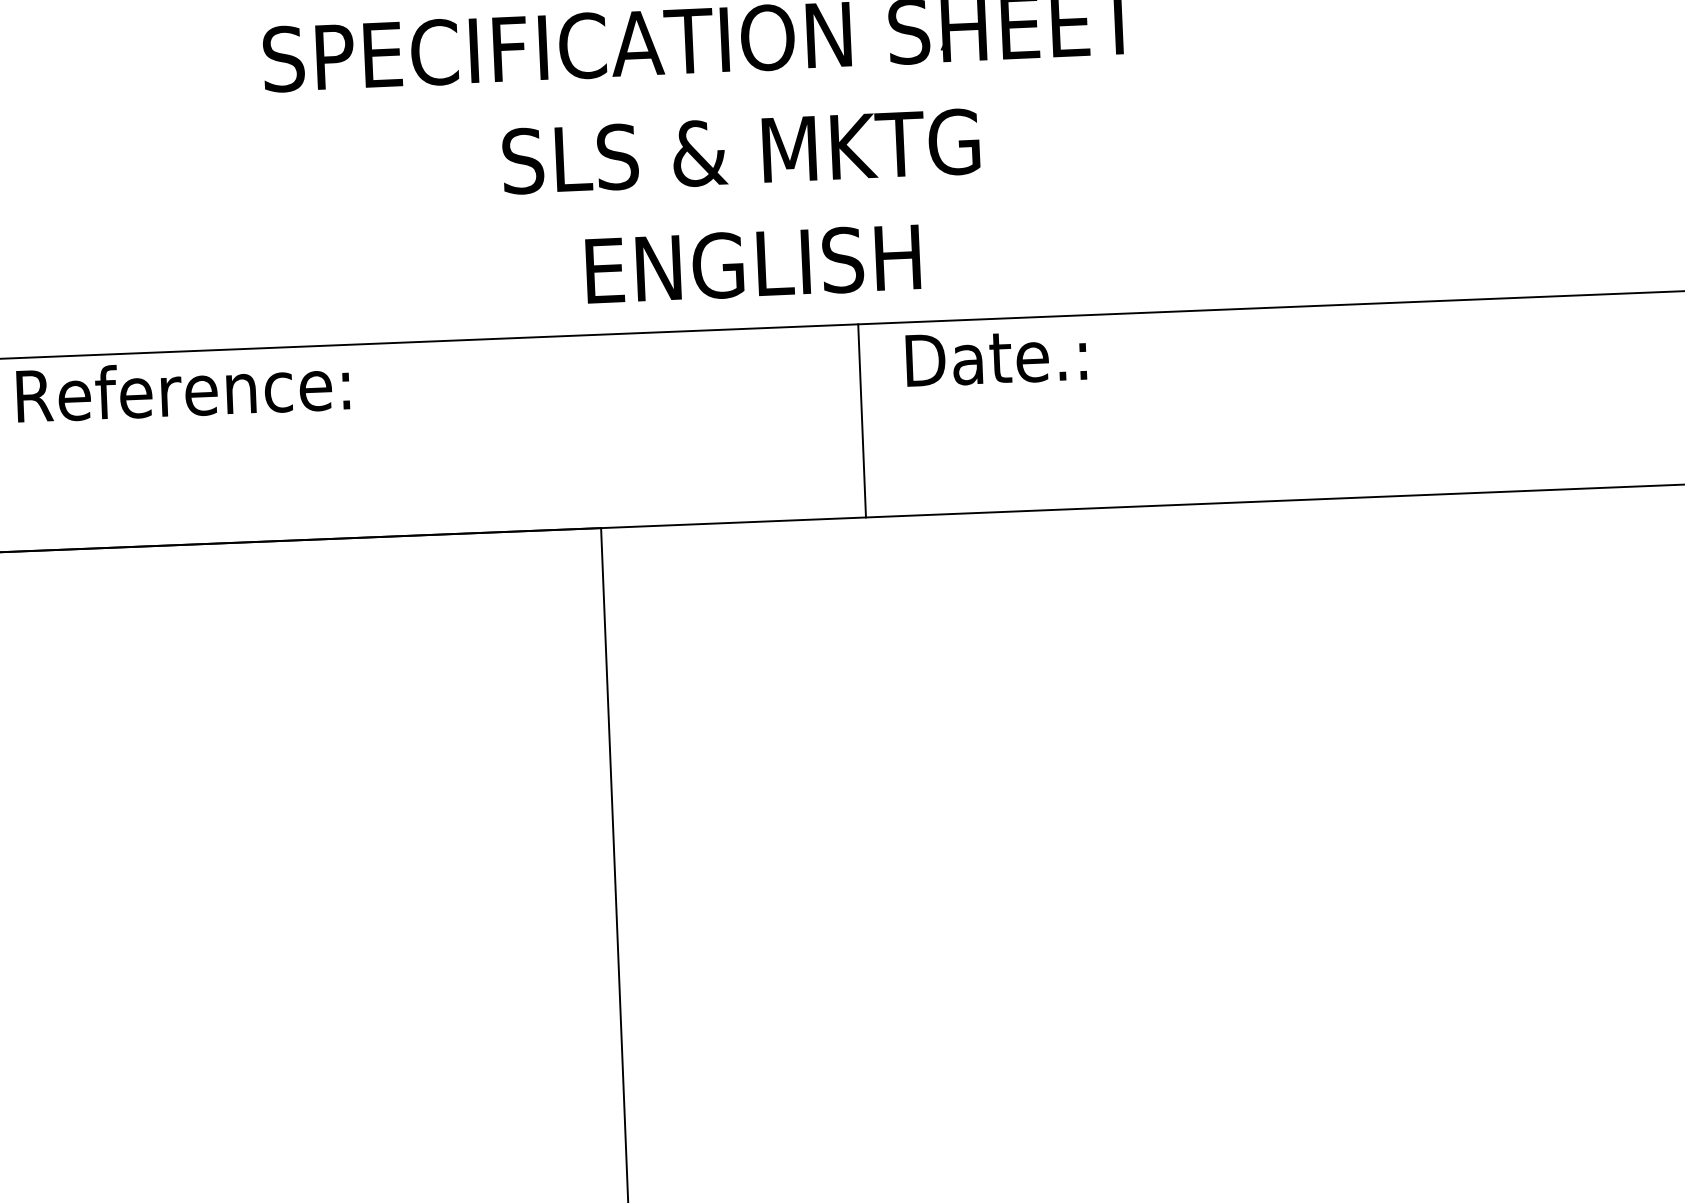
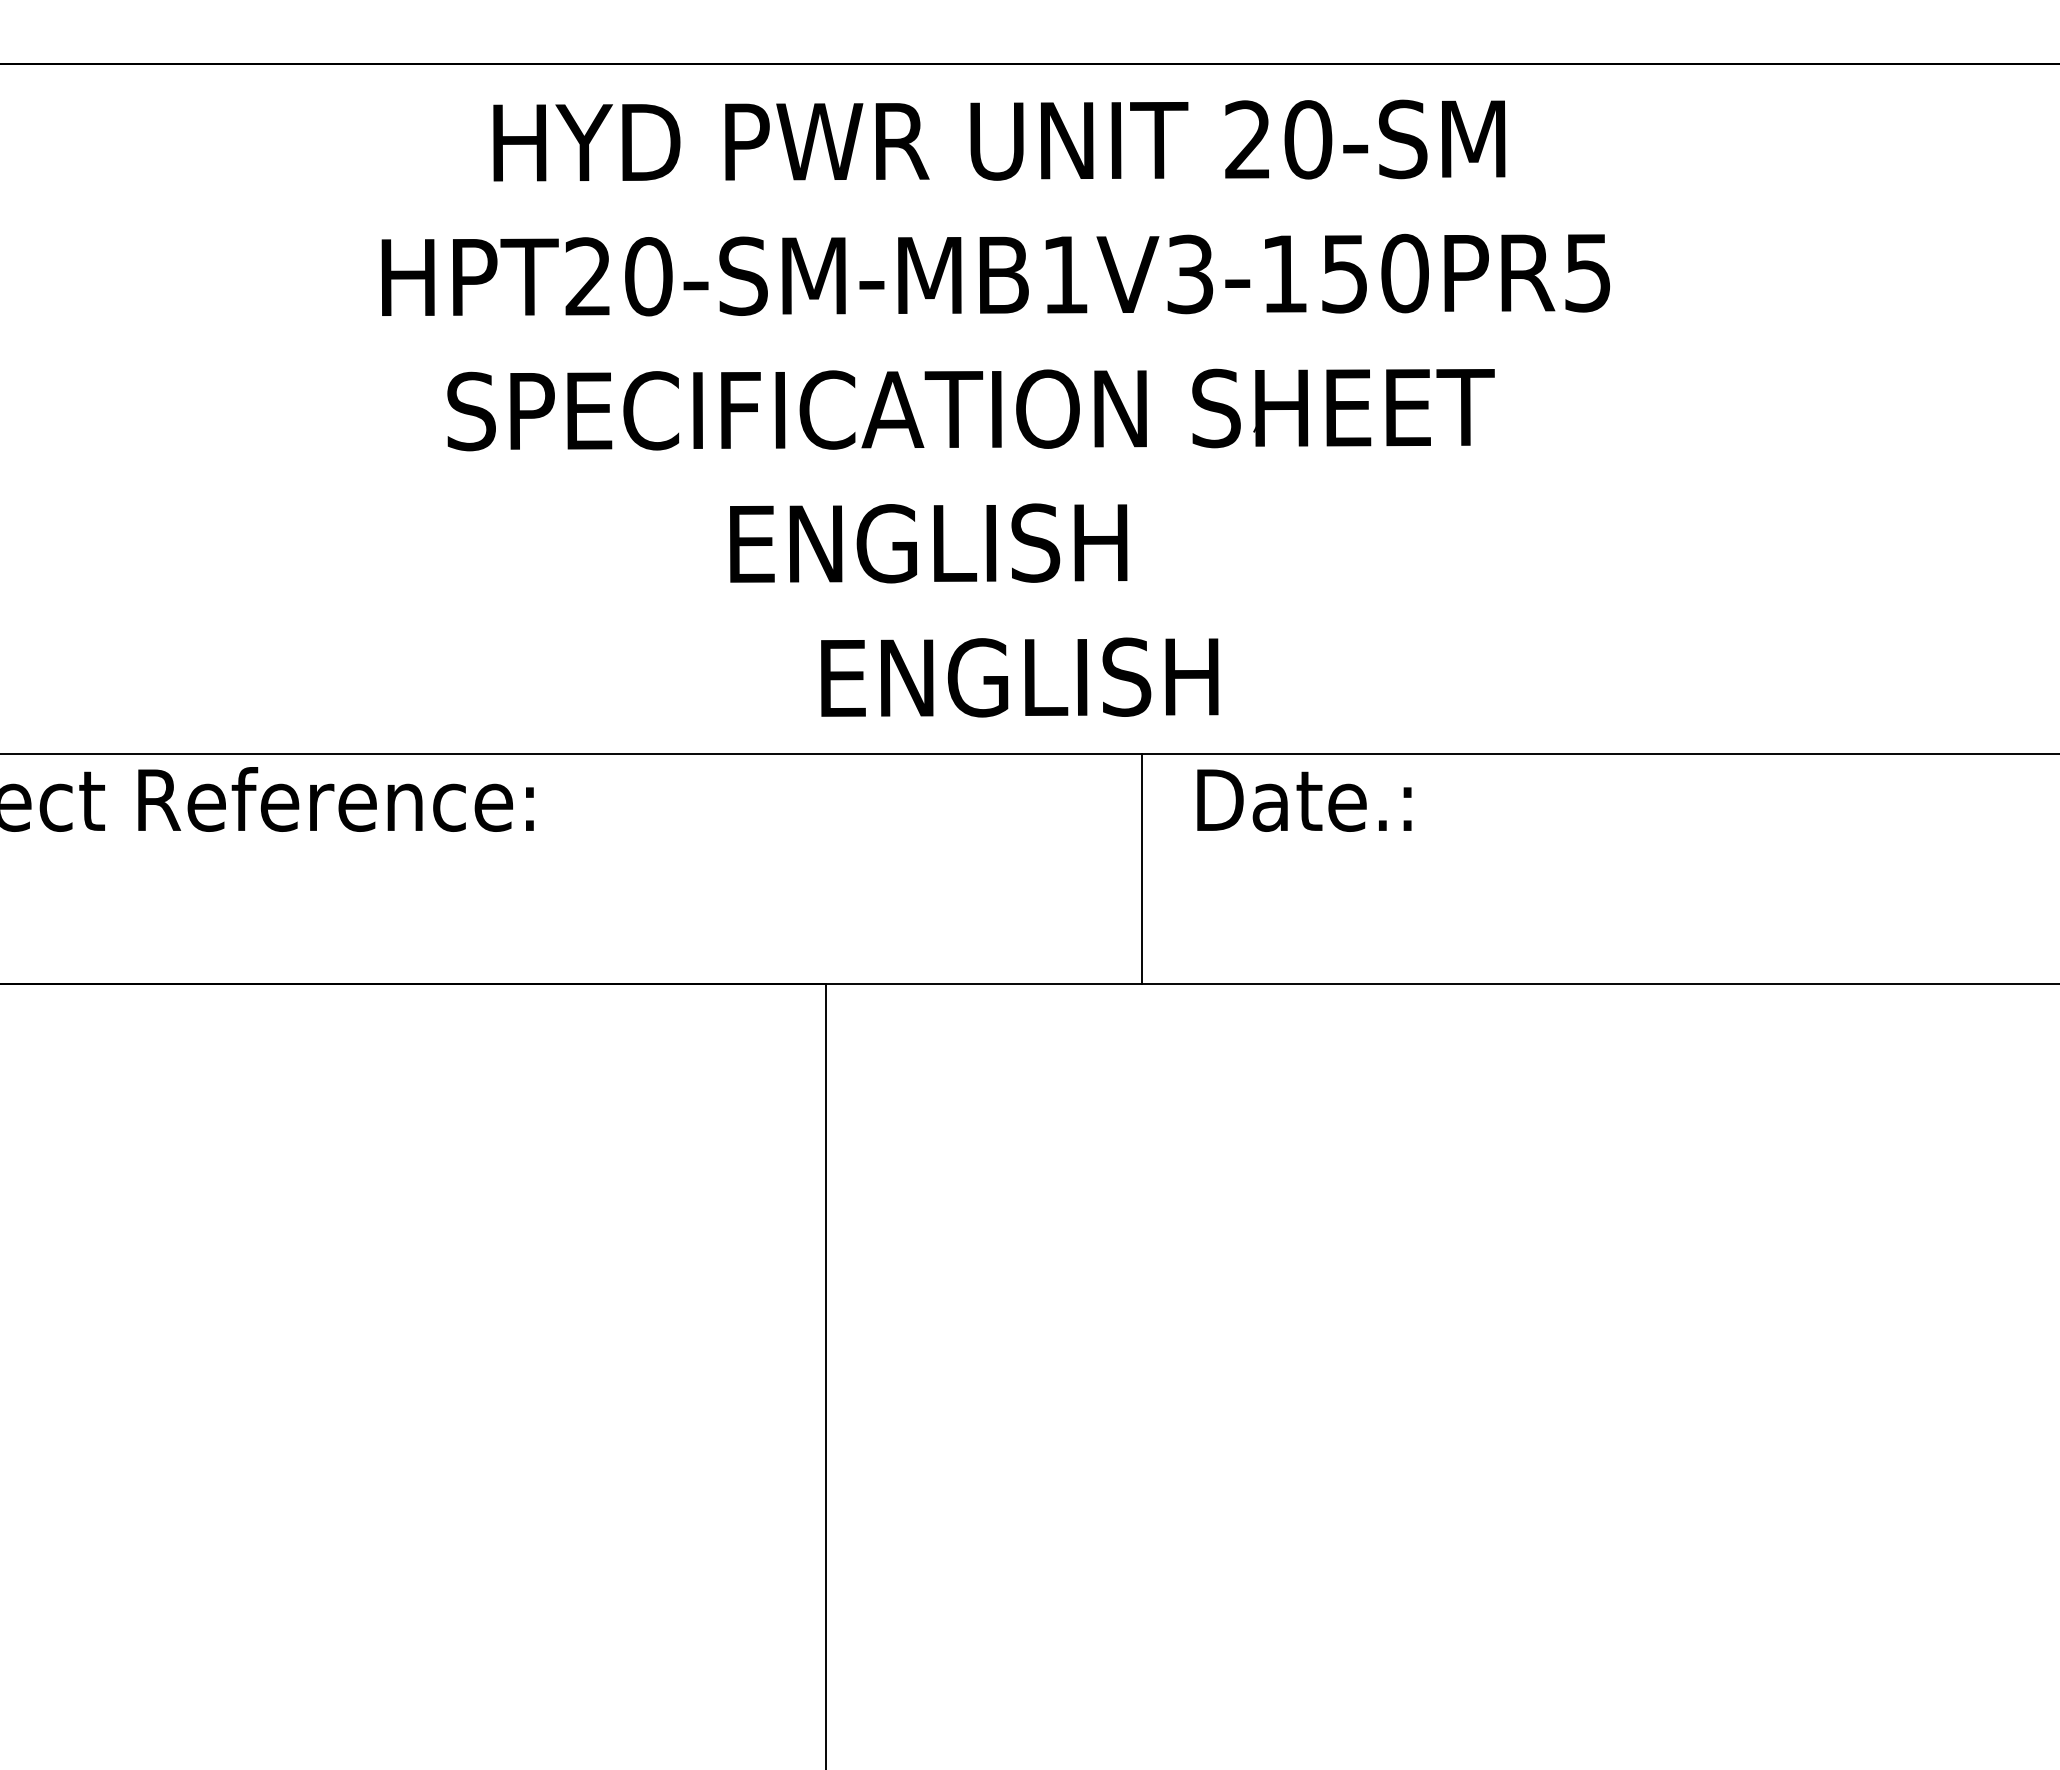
text: (740, 150) -> (1010, 542), SLS & MKTG -> ENGLISH

